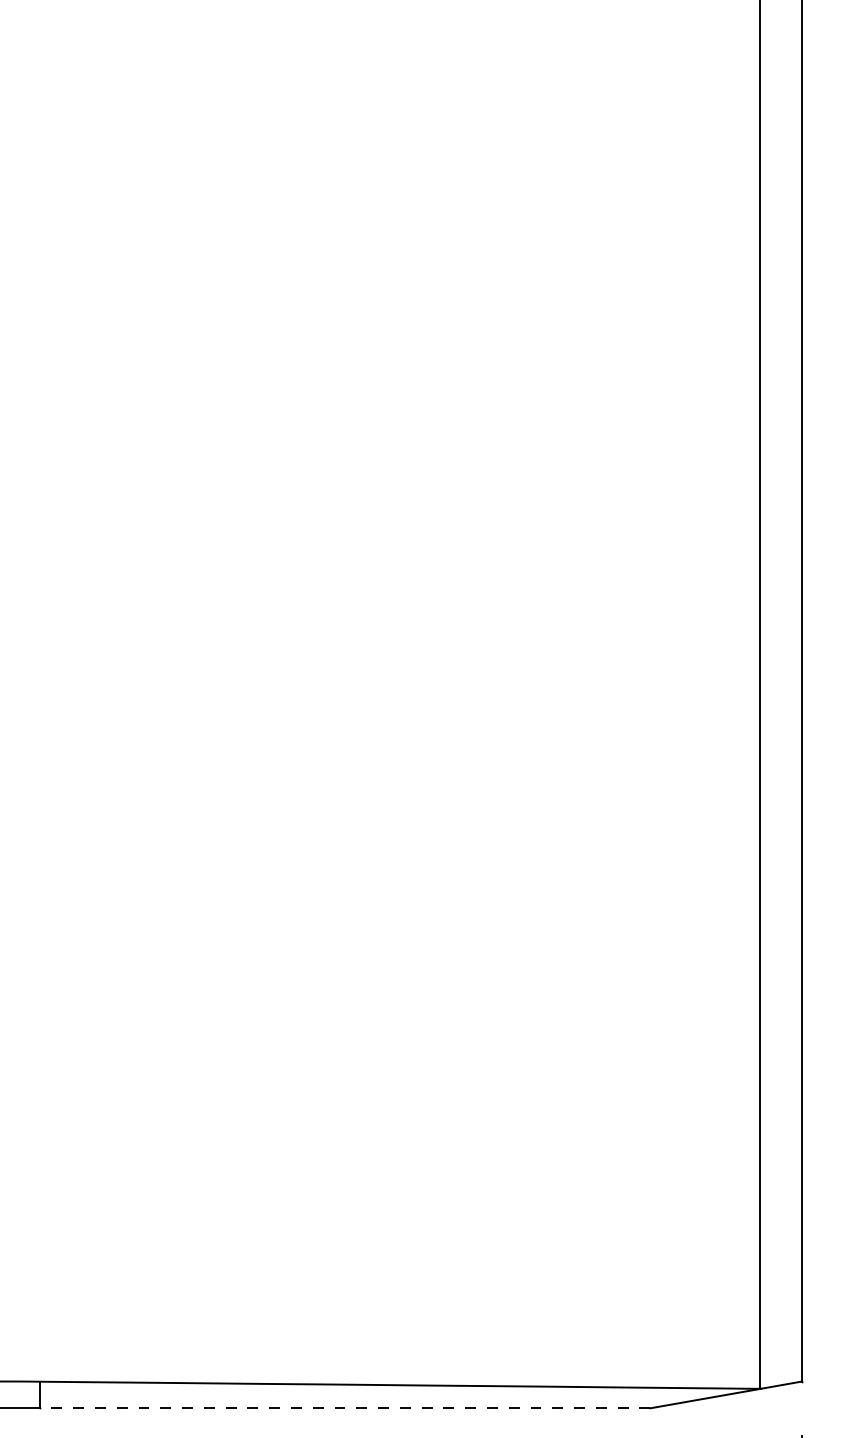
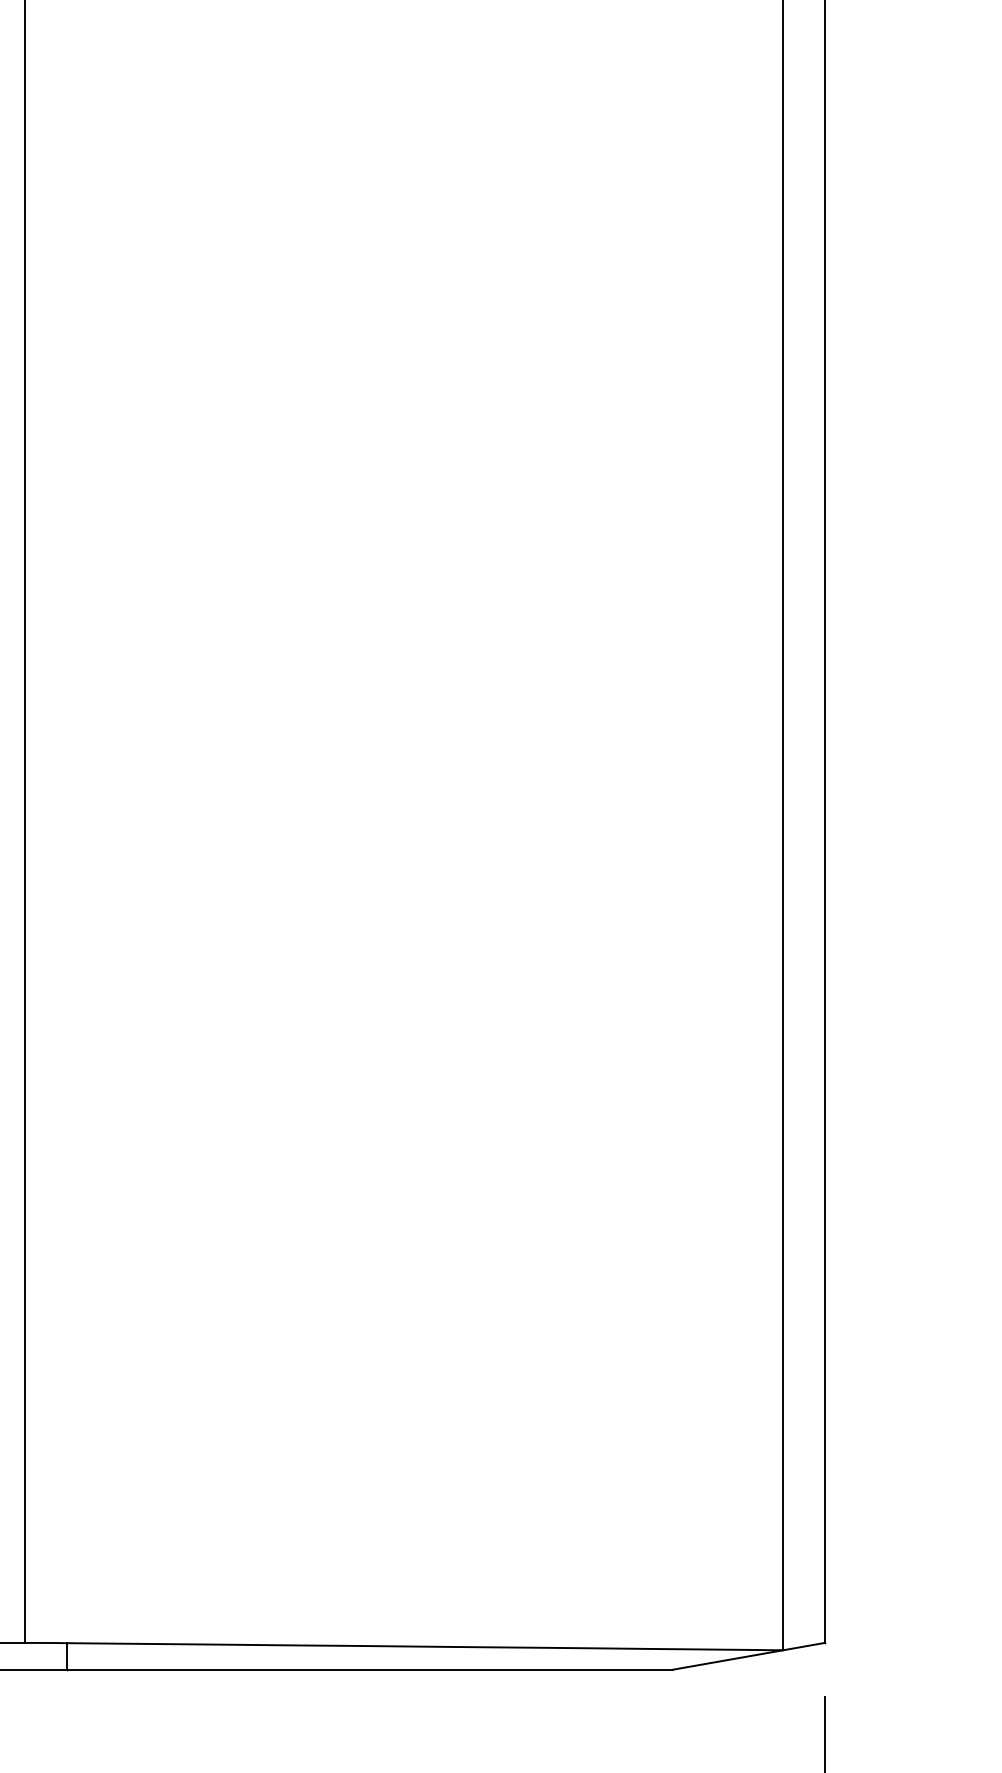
line: (344, 1408) -> (369, 1669), dashed -> solid

